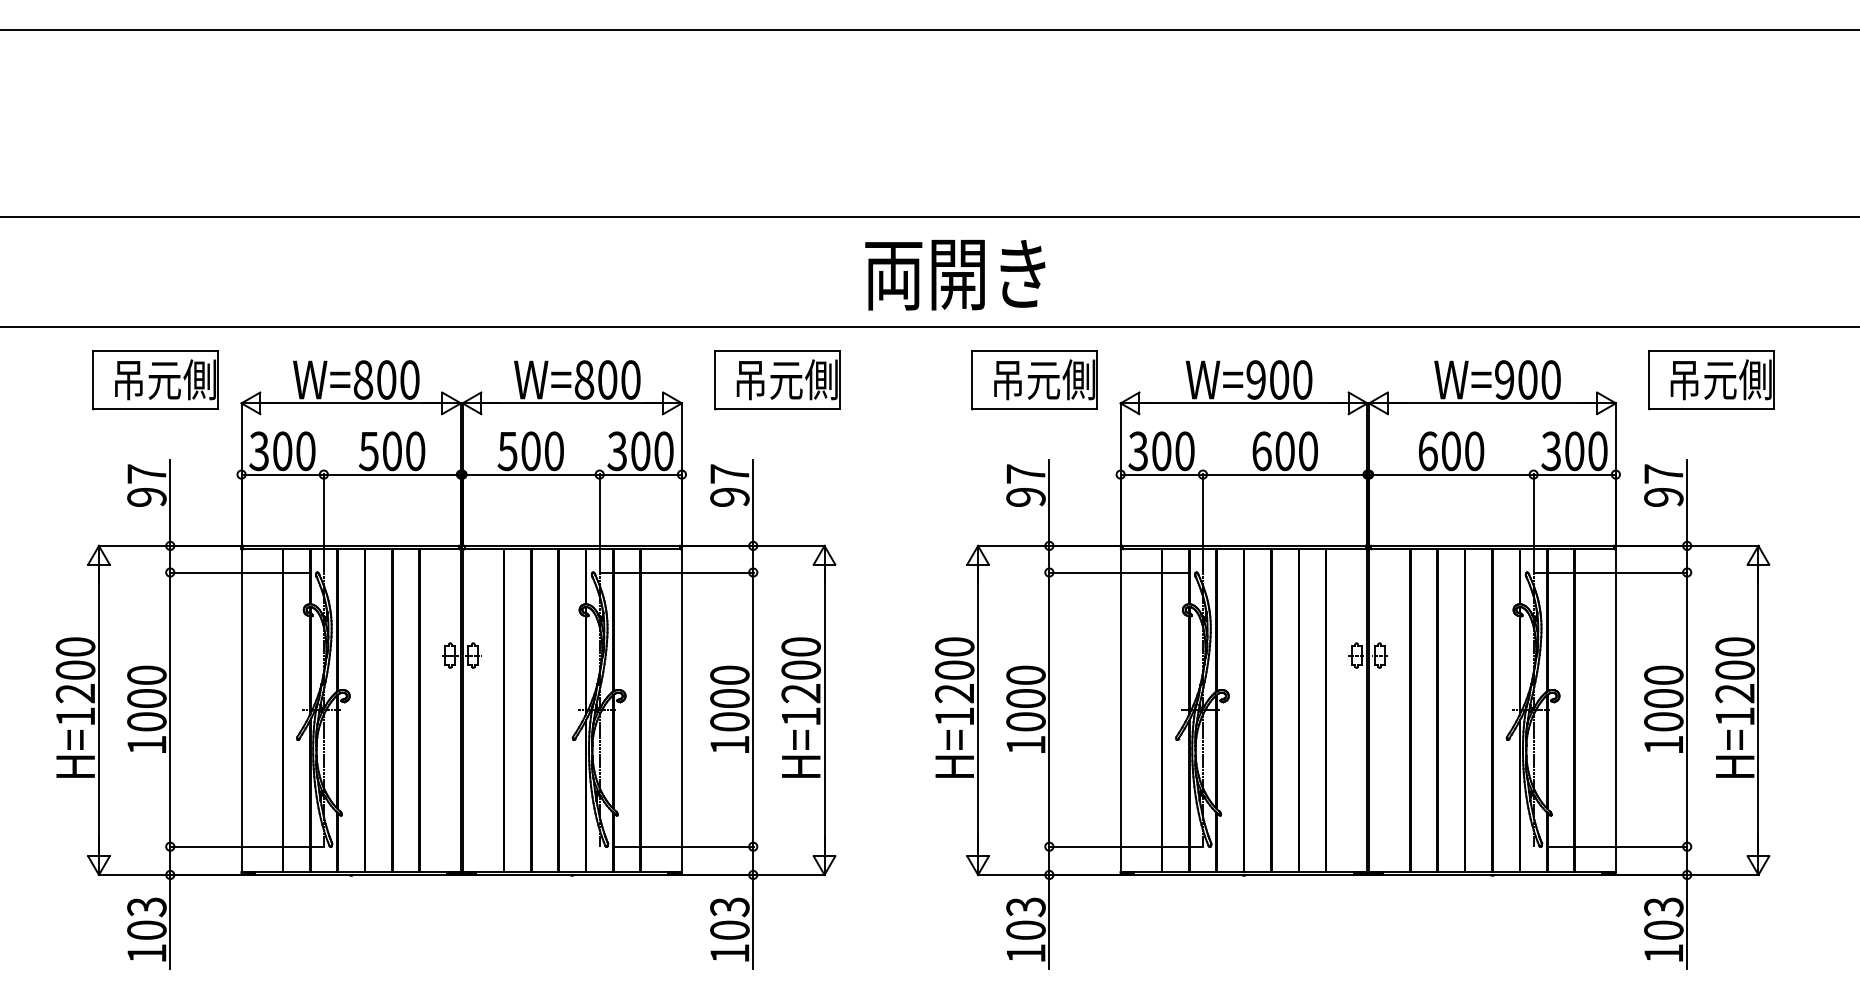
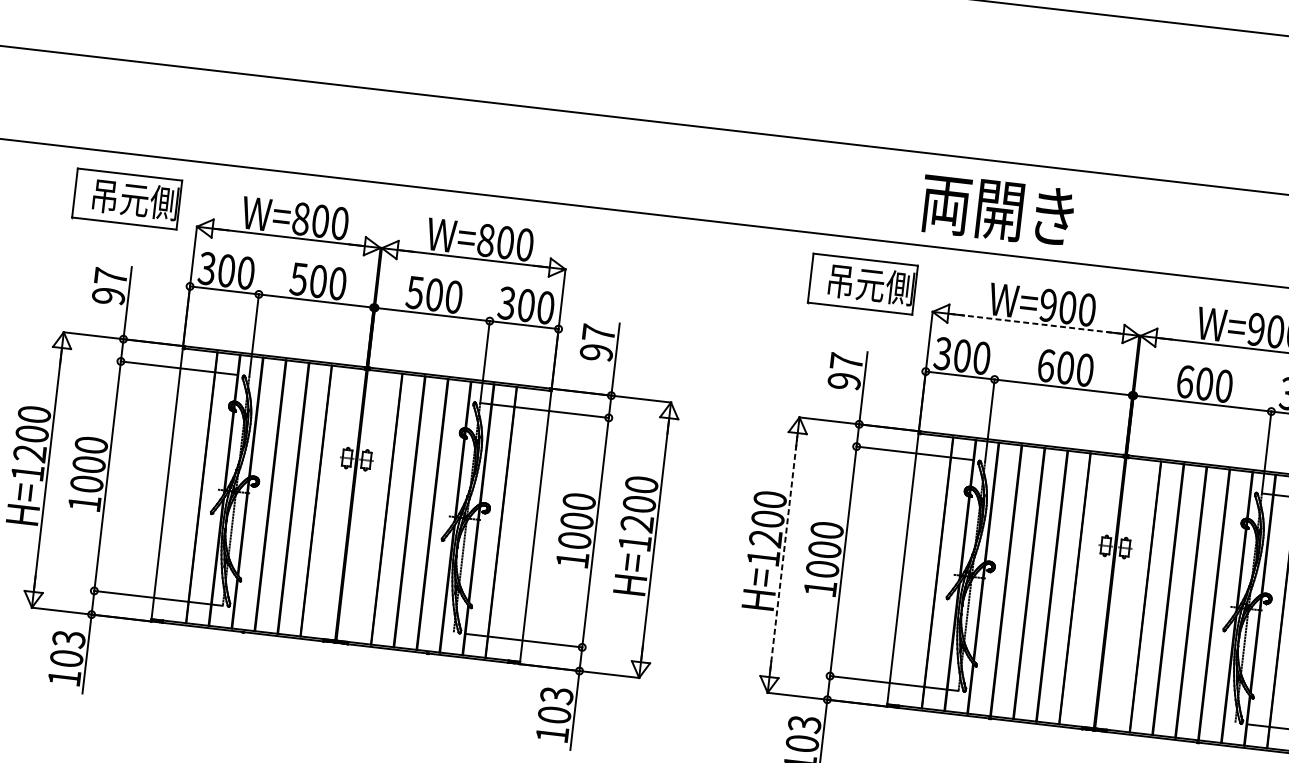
text: (955, 275) -> (997, 211), moved
part: (777, 380) -> (647, 259), removed
line: (1244, 403) -> (1036, 324), solid -> dashed
line: (978, 710) -> (783, 555), solid -> dashed

